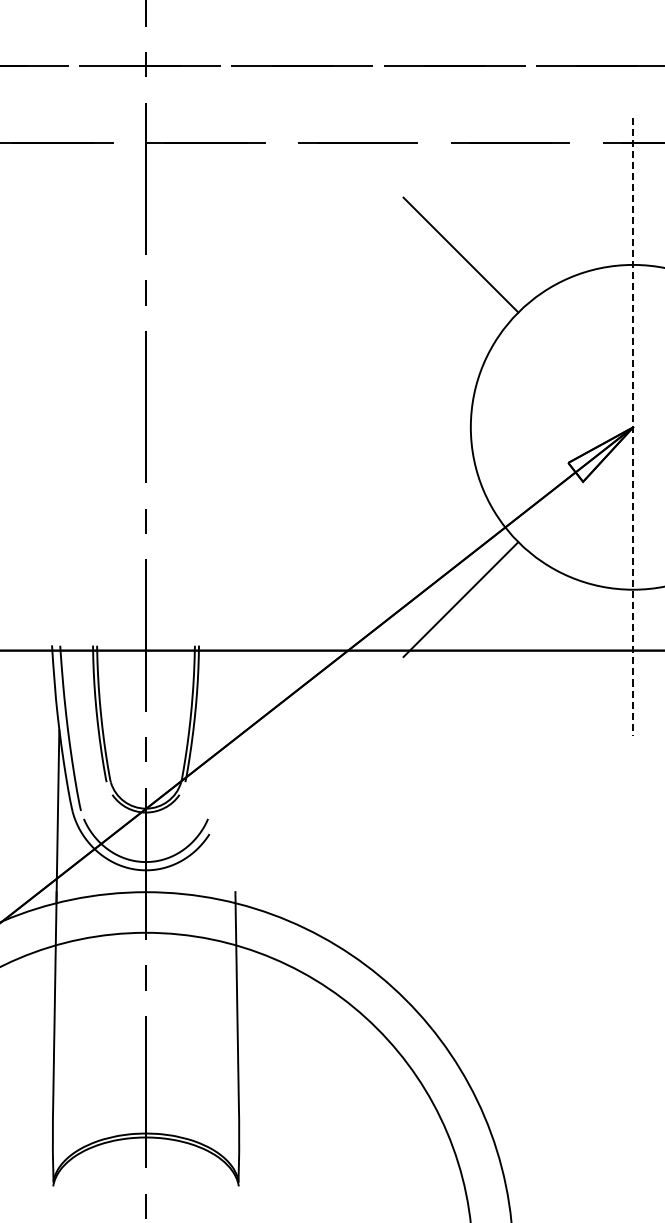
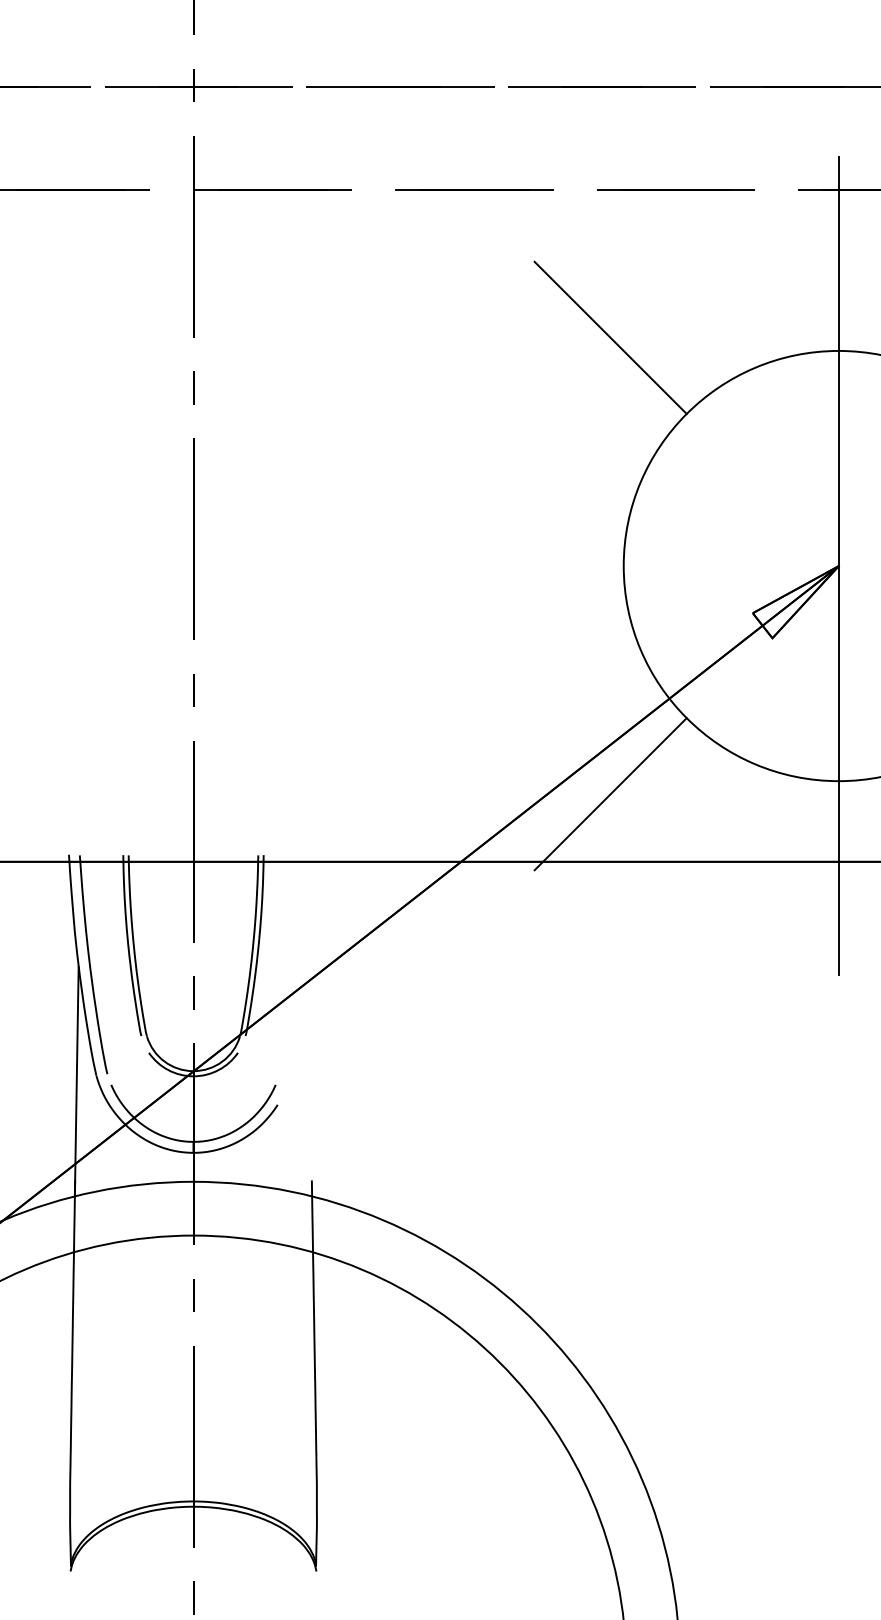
line: (633, 427) -> (839, 566), dashed -> solid

